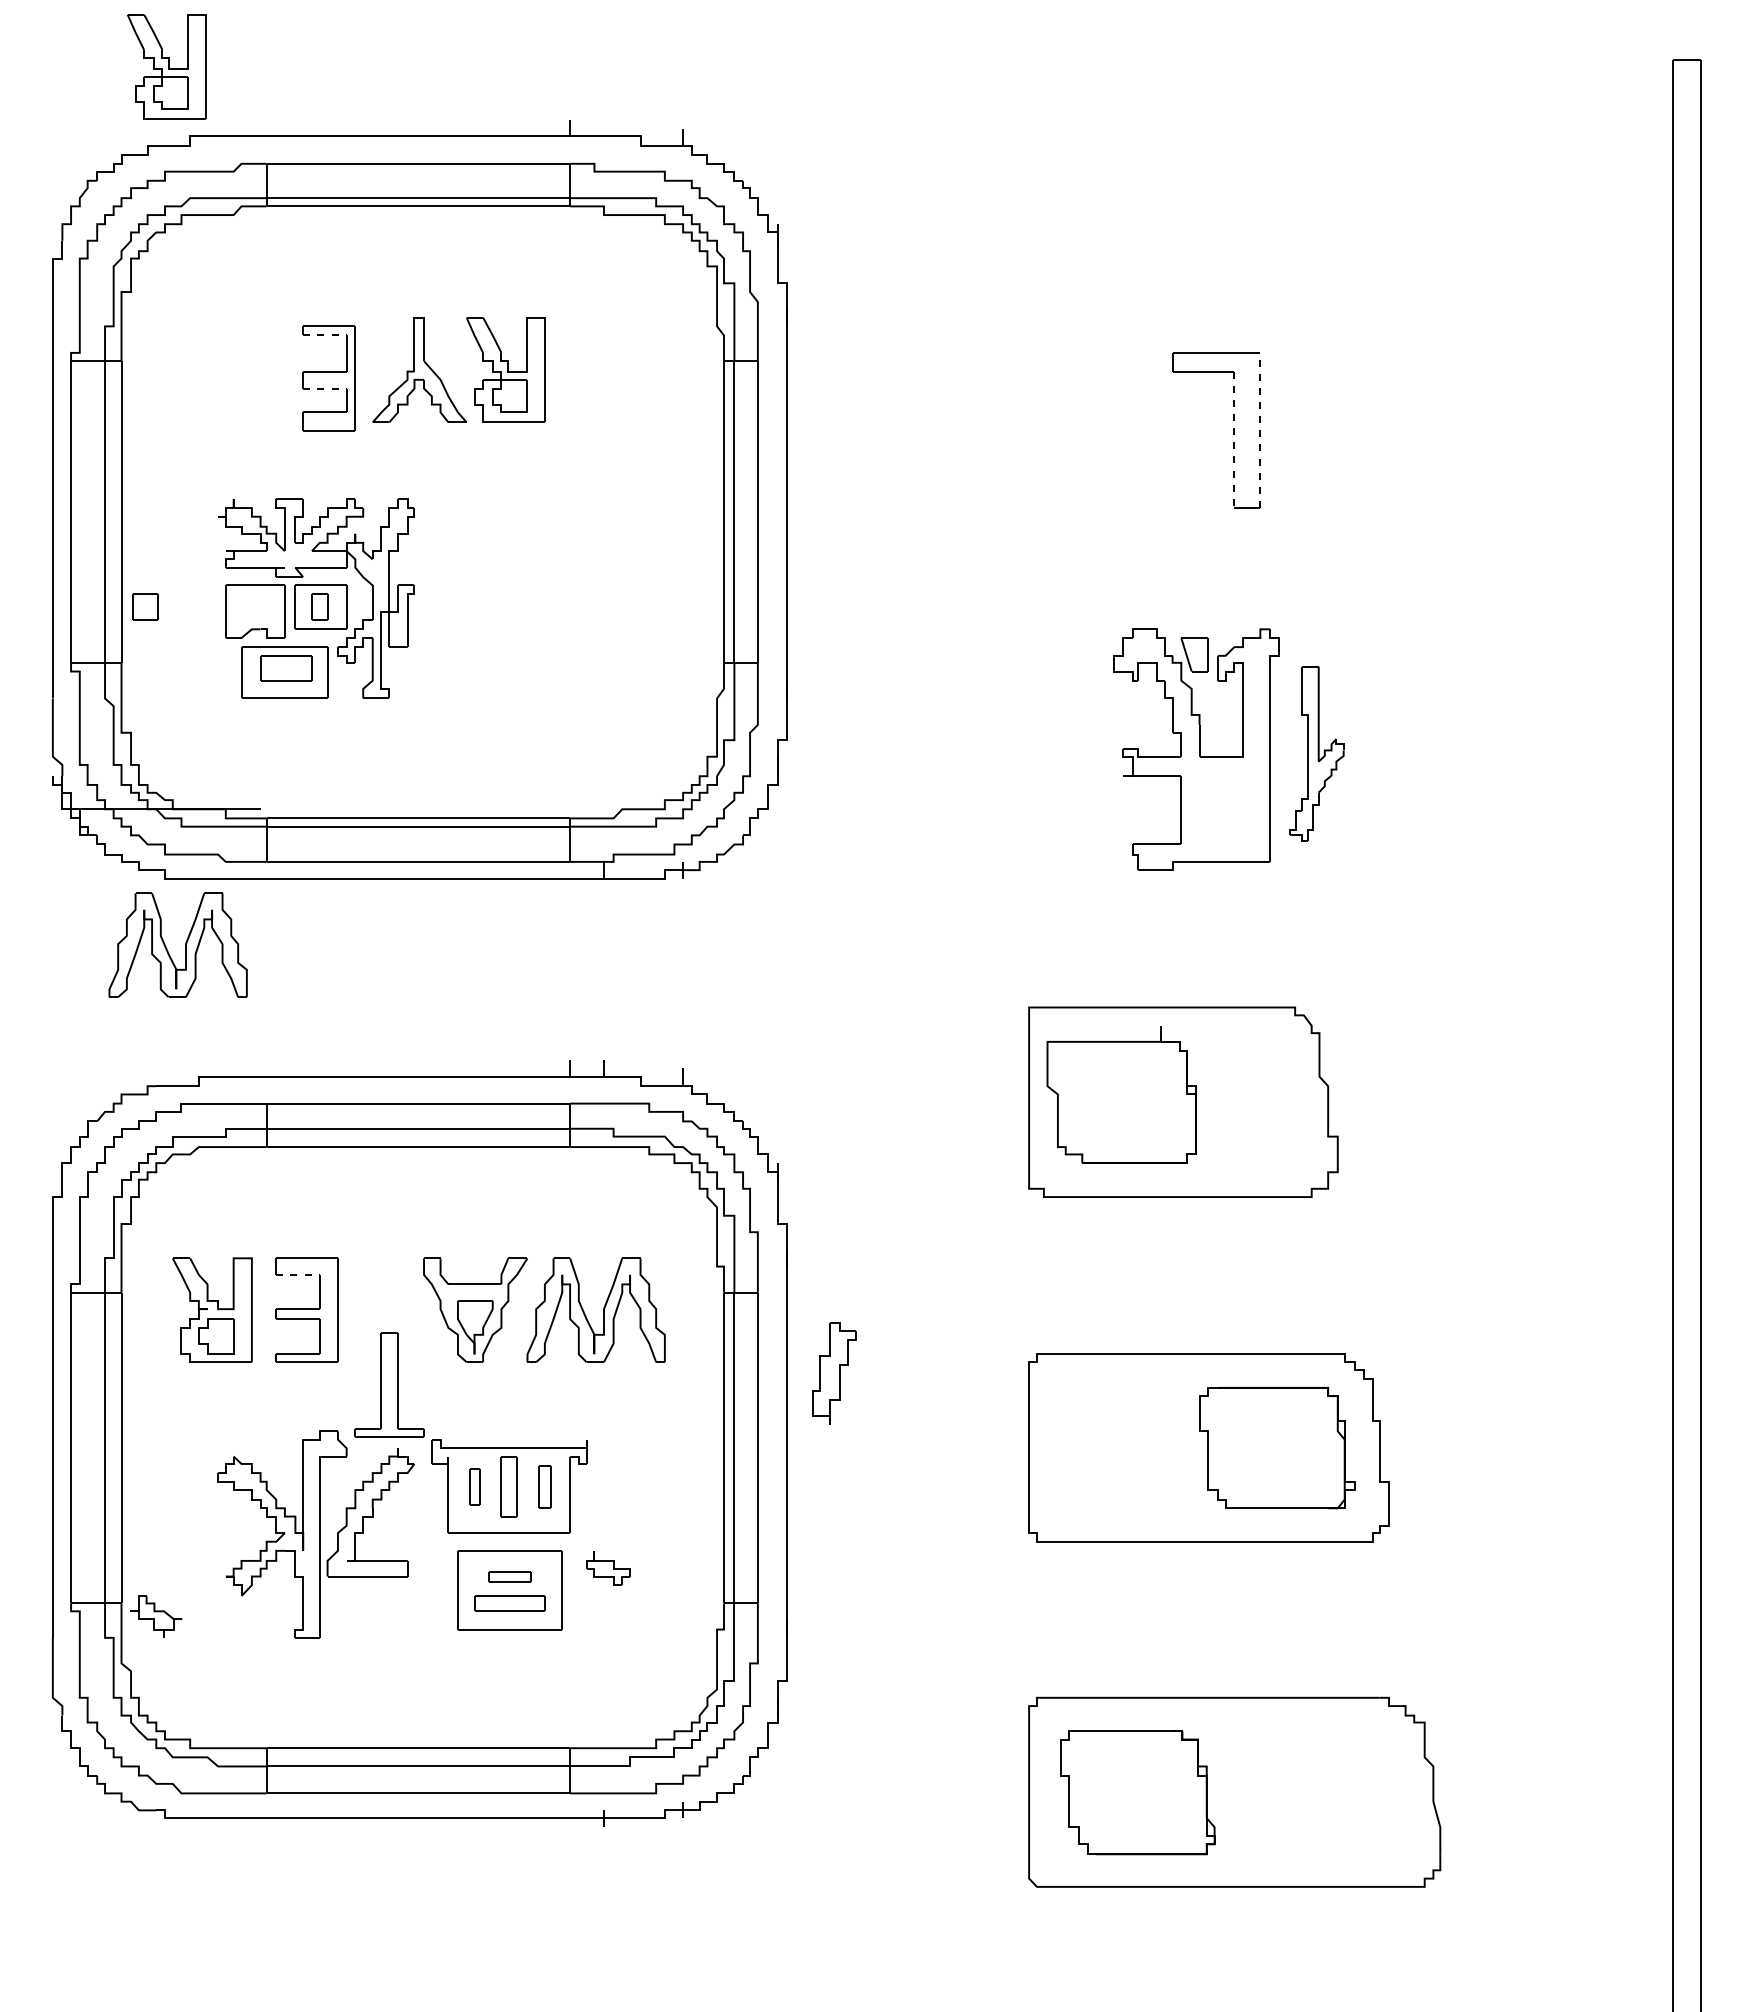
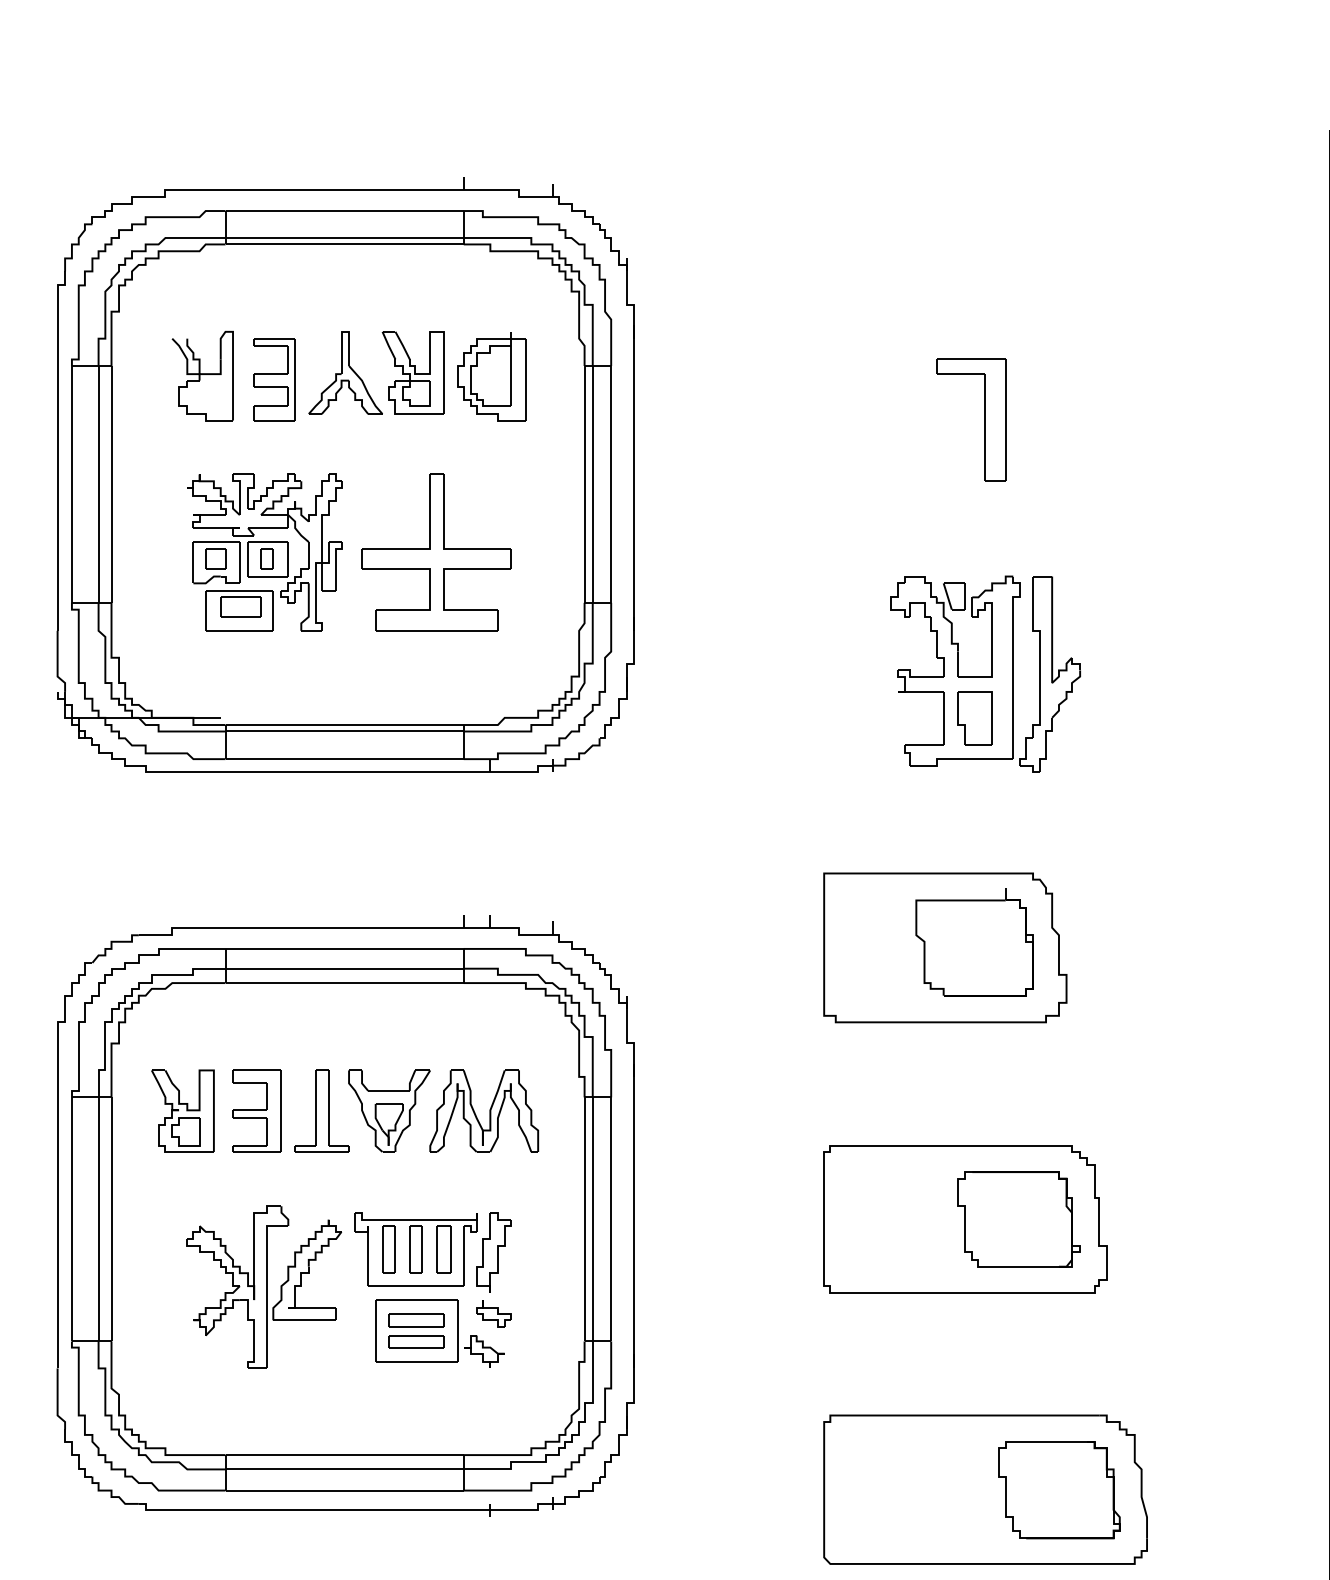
part: (166, 66) -> (146, 134), removed
line: (324, 335) -> (270, 345), dashed -> solid
part: (237, 373) -> (202, 375), added
part: (605, 374) -> (491, 376), added
line: (324, 388) -> (270, 387), dashed -> solid
line: (1260, 430) -> (1005, 420), dashed -> solid
line: (1234, 440) -> (985, 428), dashed -> solid
part: (535, 598) -> (436, 552), added
part: (145, 606) -> (215, 558), moved
part: (1316, 753) -> (1049, 674), size x1.43
part: (1221, 809) -> (975, 718), added
part: (185, 944) -> (161, 824), removed
part: (1121, 1094) -> (974, 941), moved
line: (297, 1274) -> (249, 1083), dashed -> solid
part: (834, 1373) -> (493, 1252), moved
part: (389, 1384) -> (321, 1110), moved
part: (474, 1486) -> (388, 1249), size x1.67
part: (544, 1486) -> (443, 1249), size x1.43
part: (509, 1576) -> (416, 1320), size x1.67
part: (156, 1616) -> (484, 1351), moved
part: (1137, 1792) -> (1059, 1489), moved

